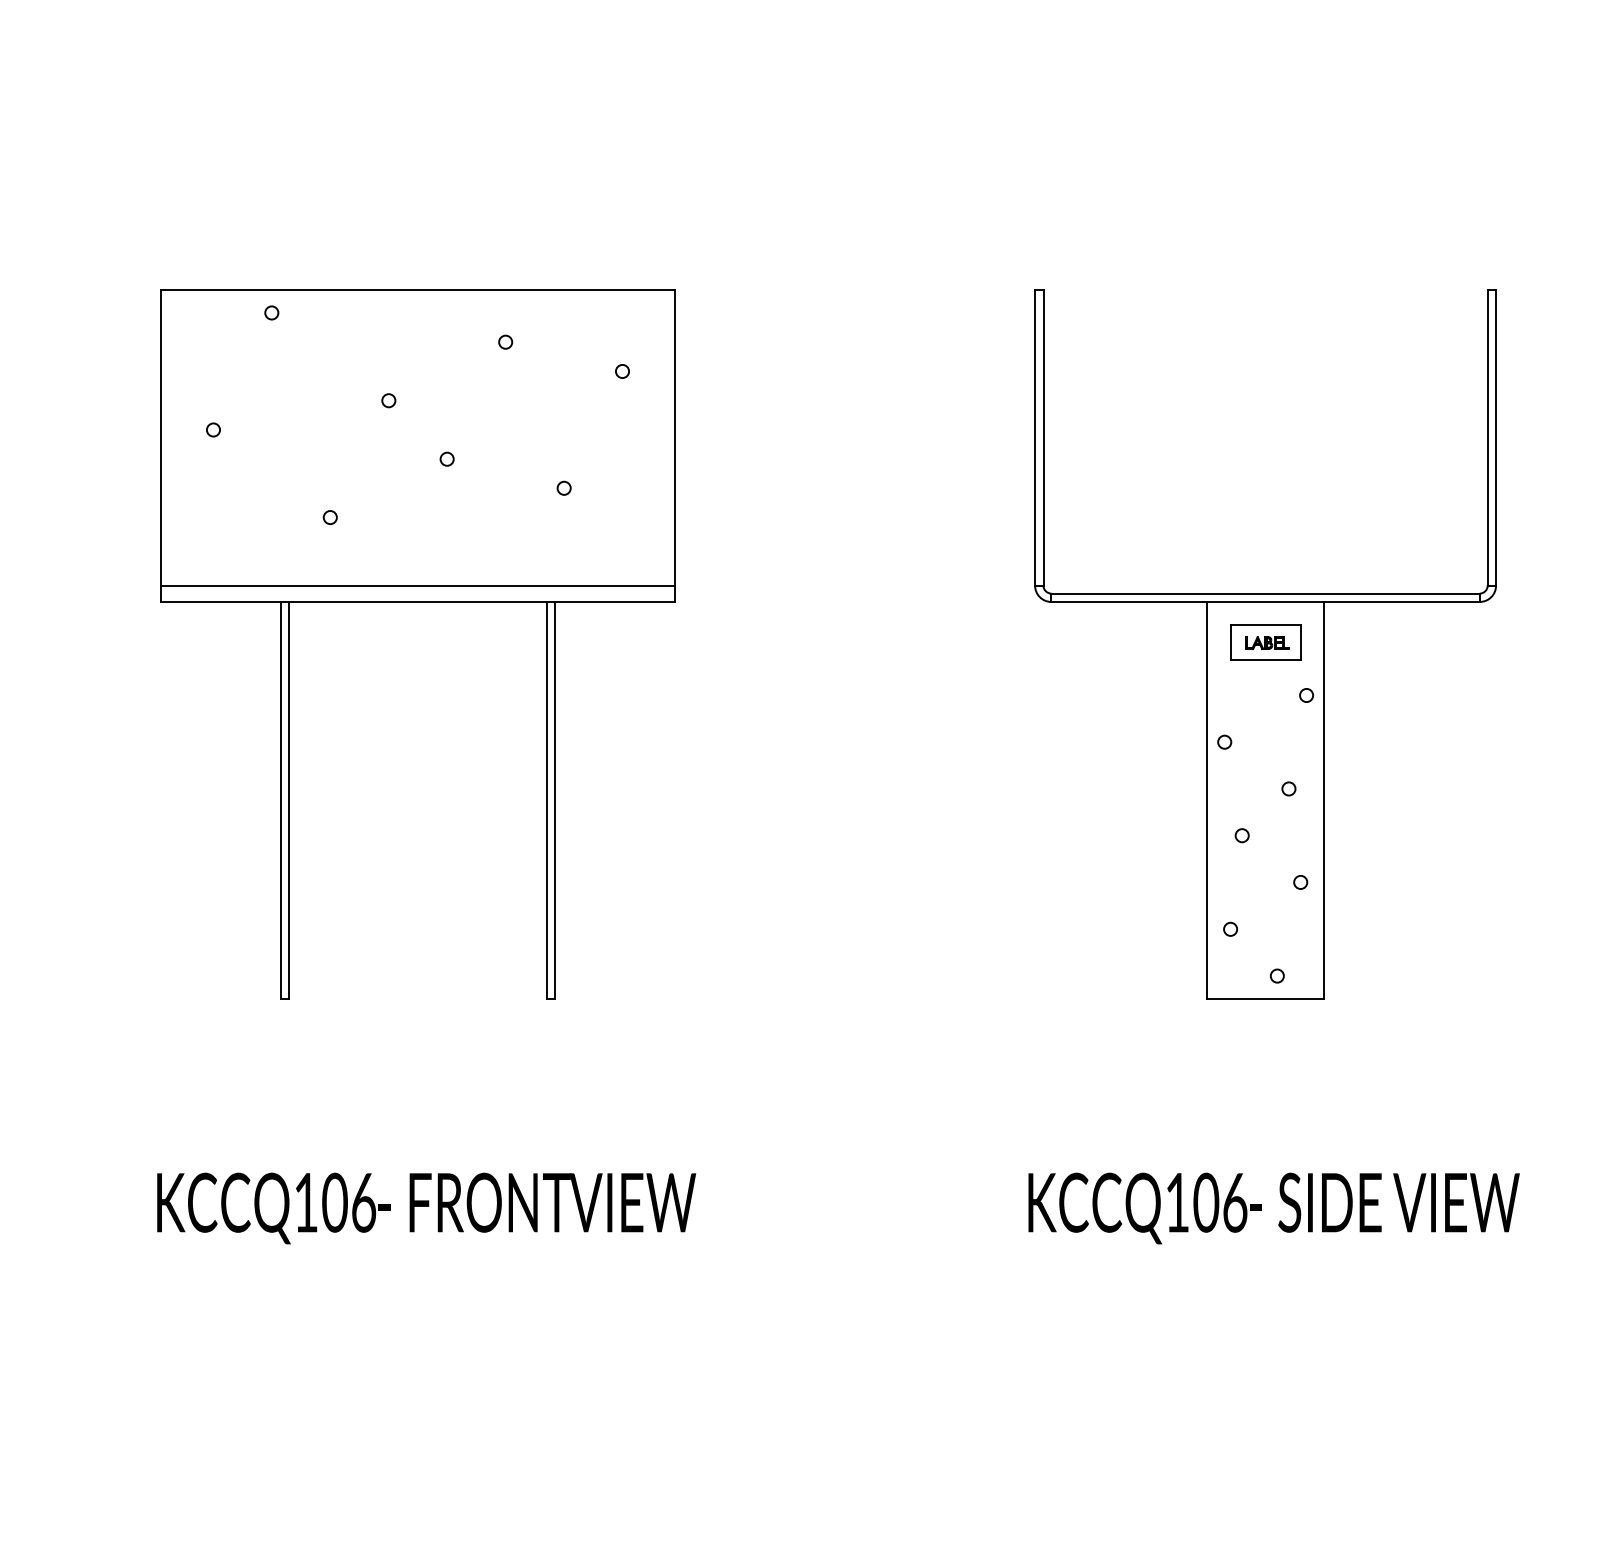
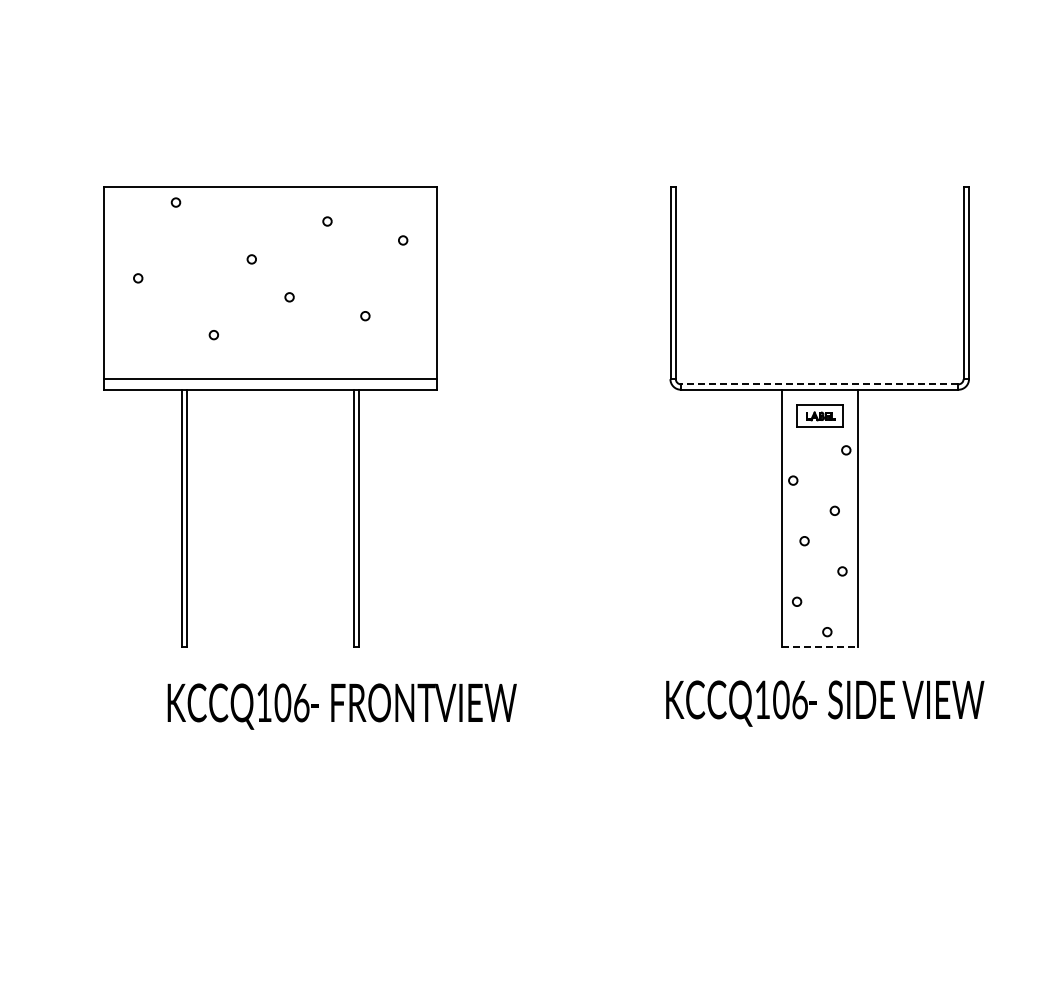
line: (1265, 593) -> (819, 384), solid -> dashed
line: (1265, 999) -> (819, 647), solid -> dashed
text: (425, 1208) -> (341, 706), moved
text: (1274, 1208) -> (825, 703), moved

